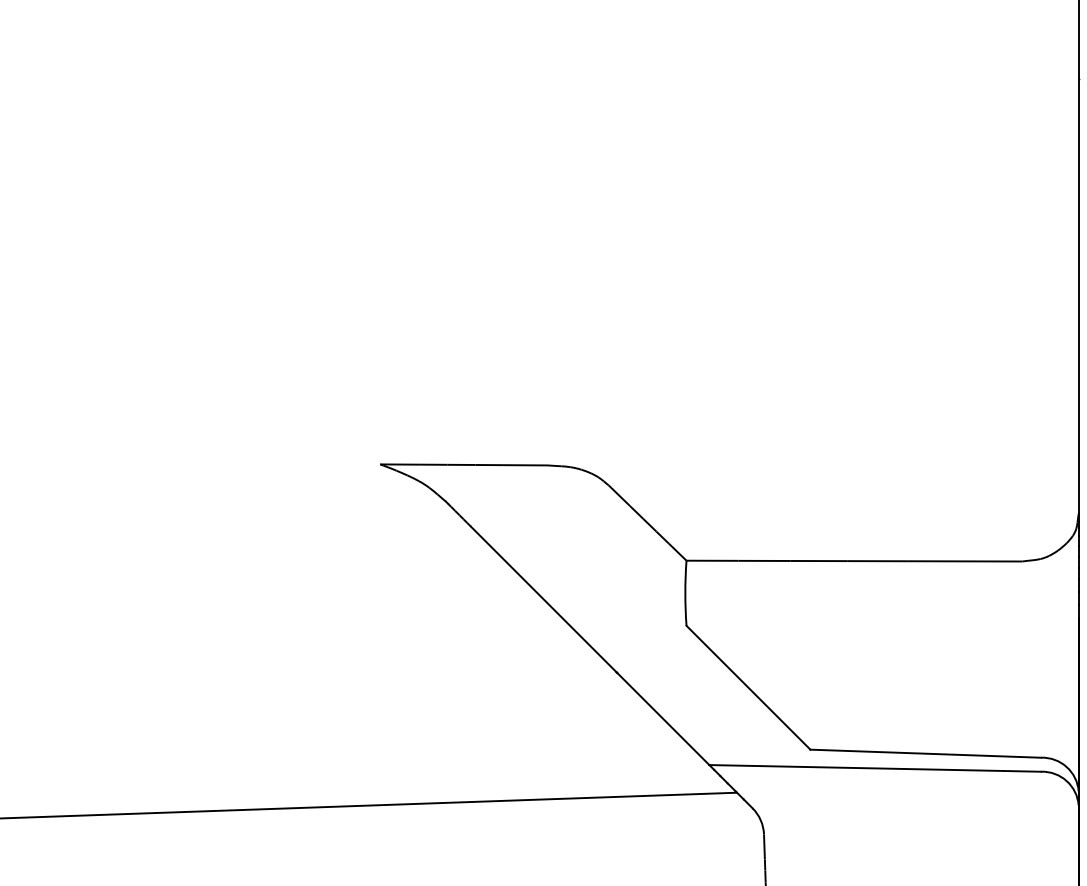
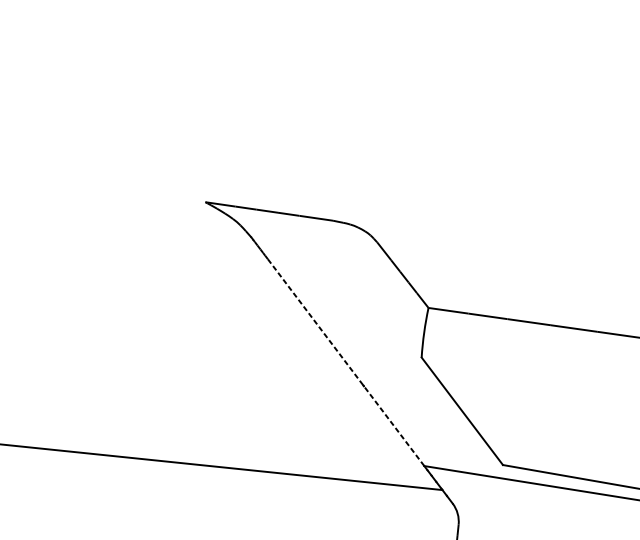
line: (590, 645) -> (346, 362), solid -> dashed

